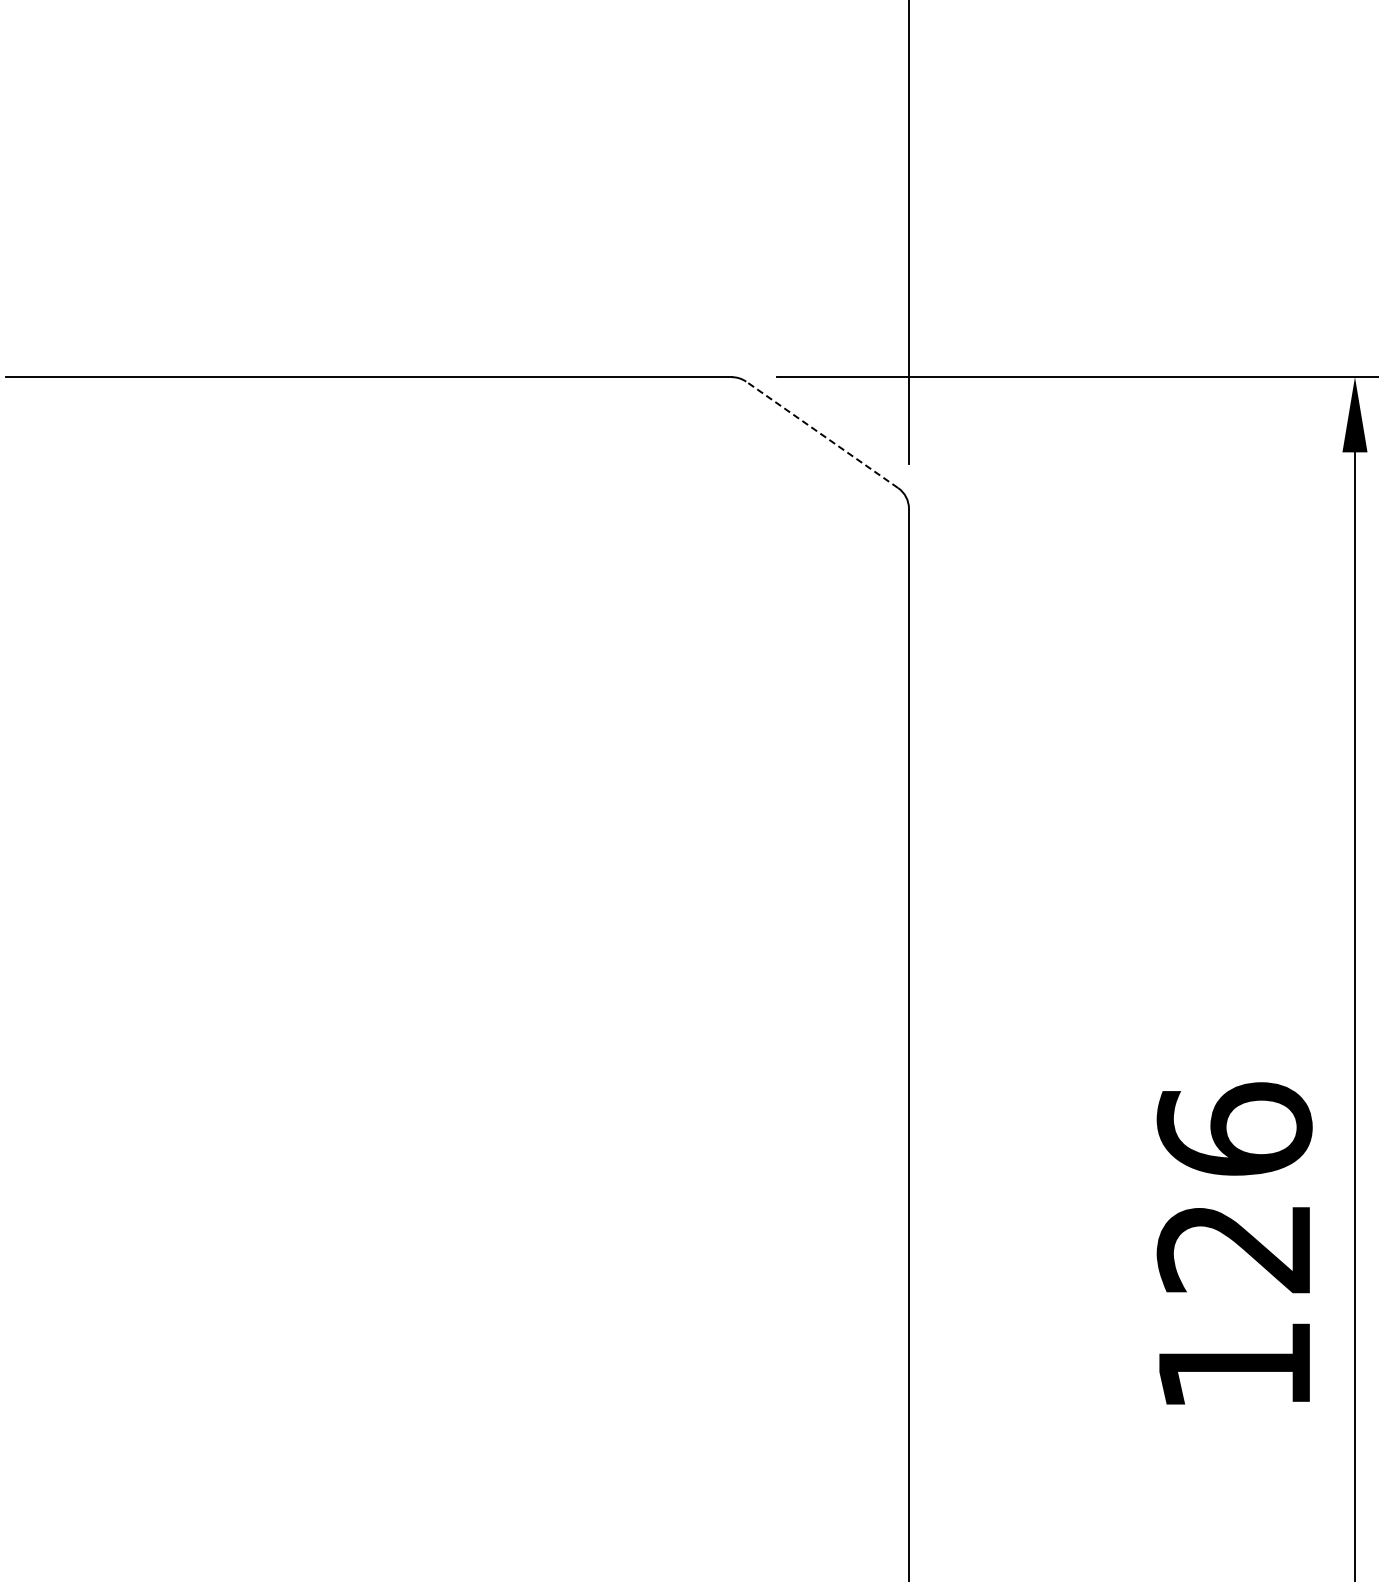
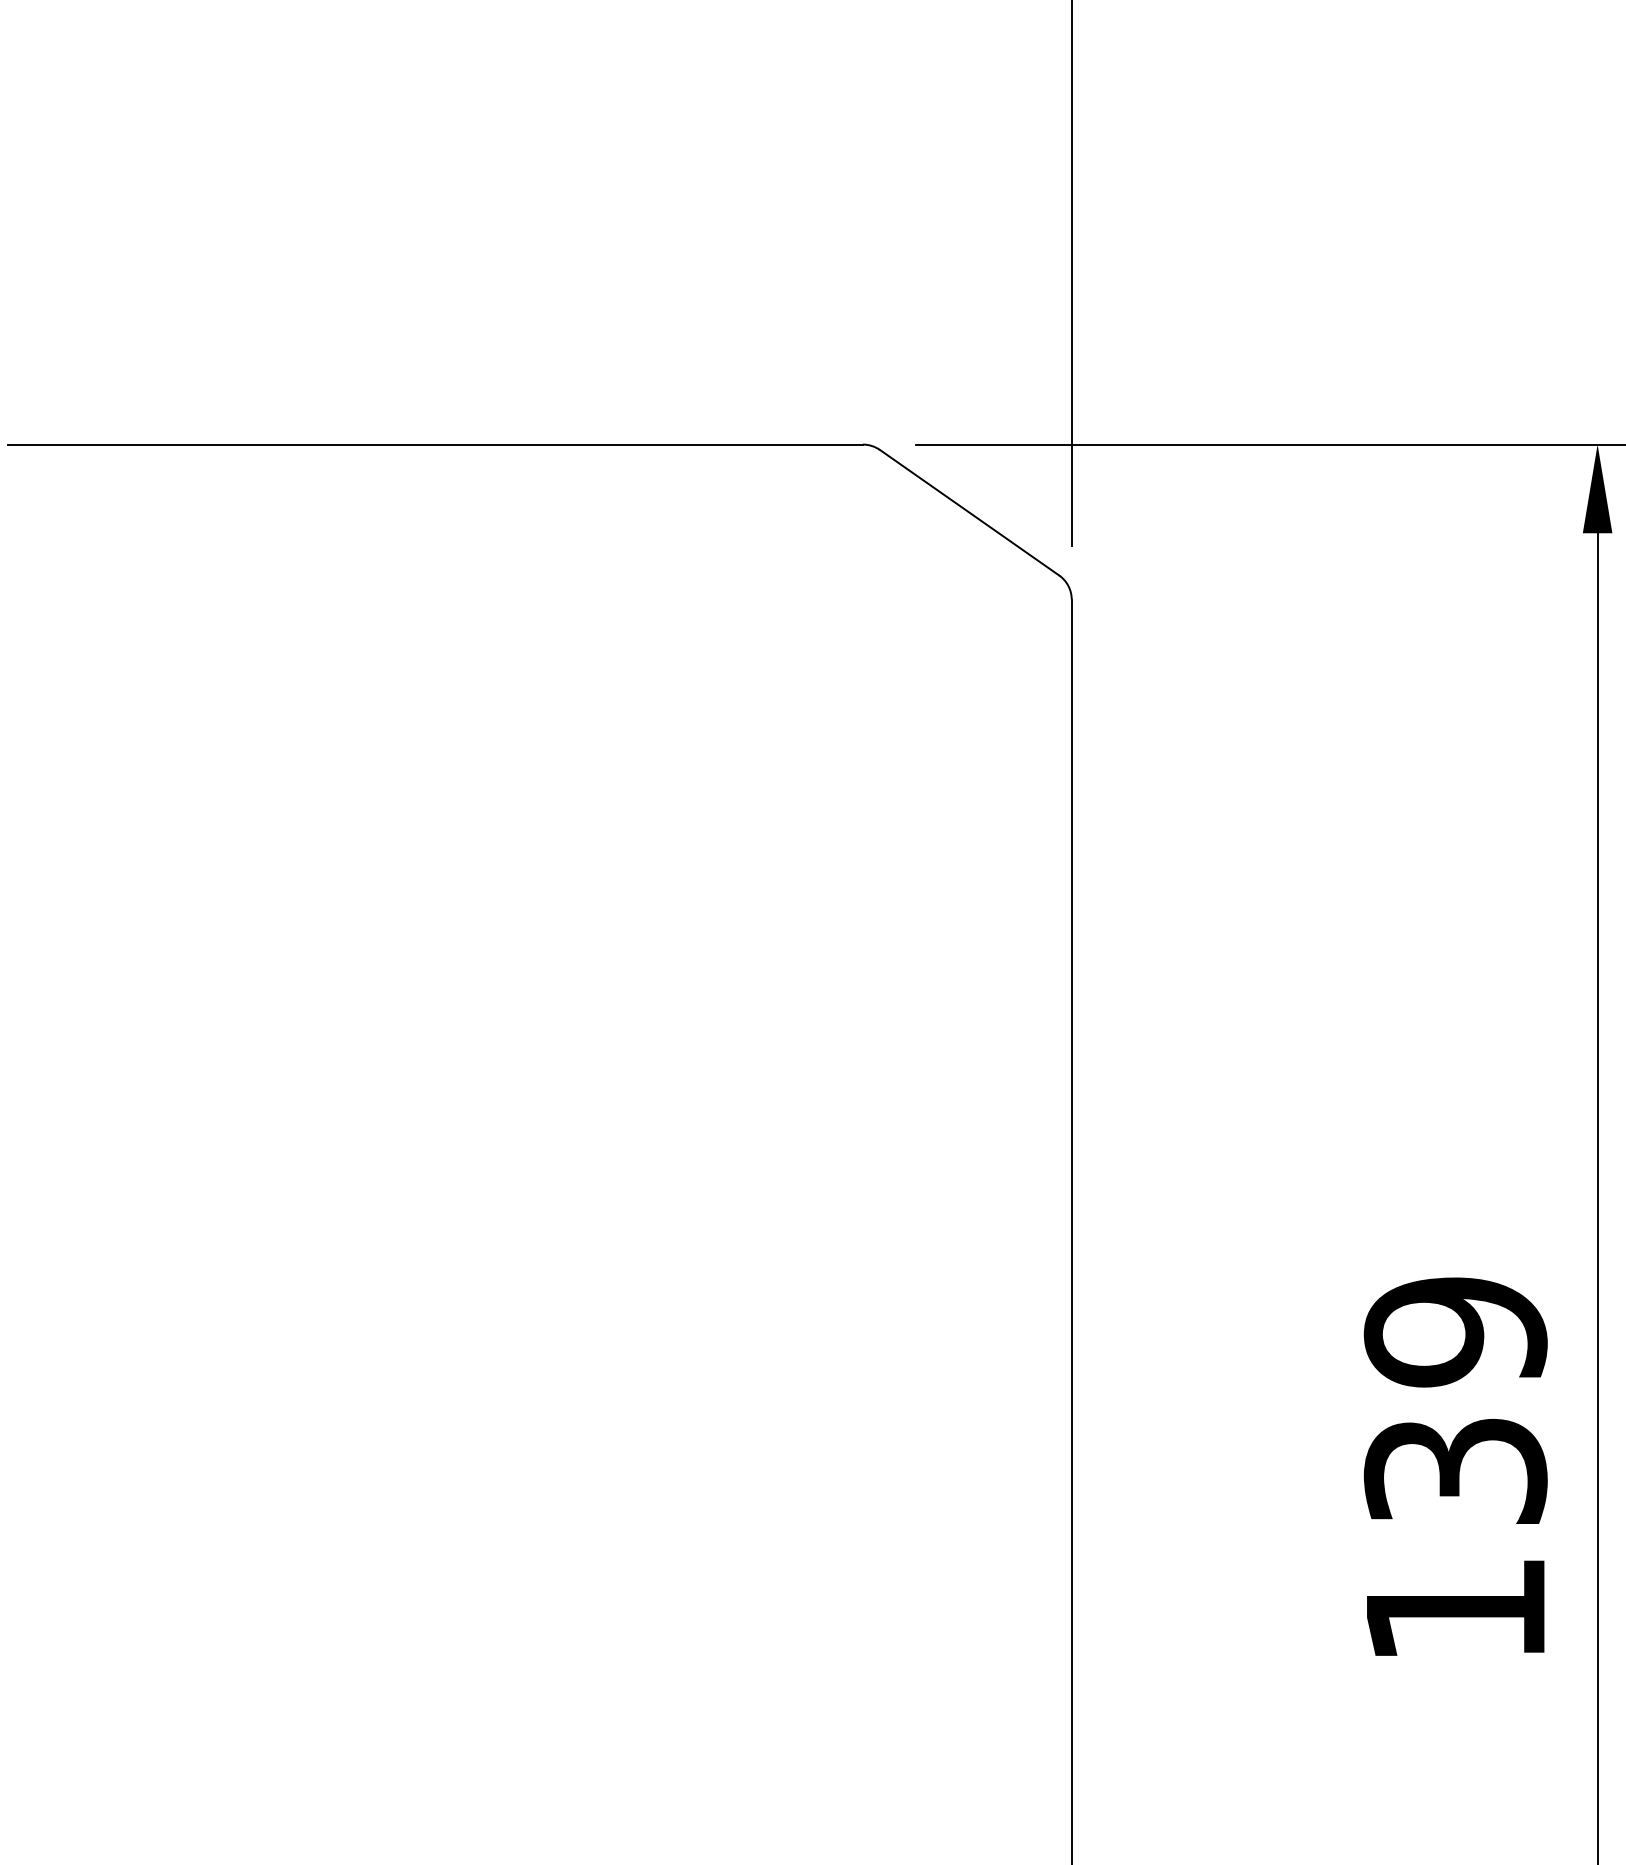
line: (822, 434) -> (969, 512), dashed -> solid
text: (1234, 1187) -> (1455, 1399), 126 -> 139

